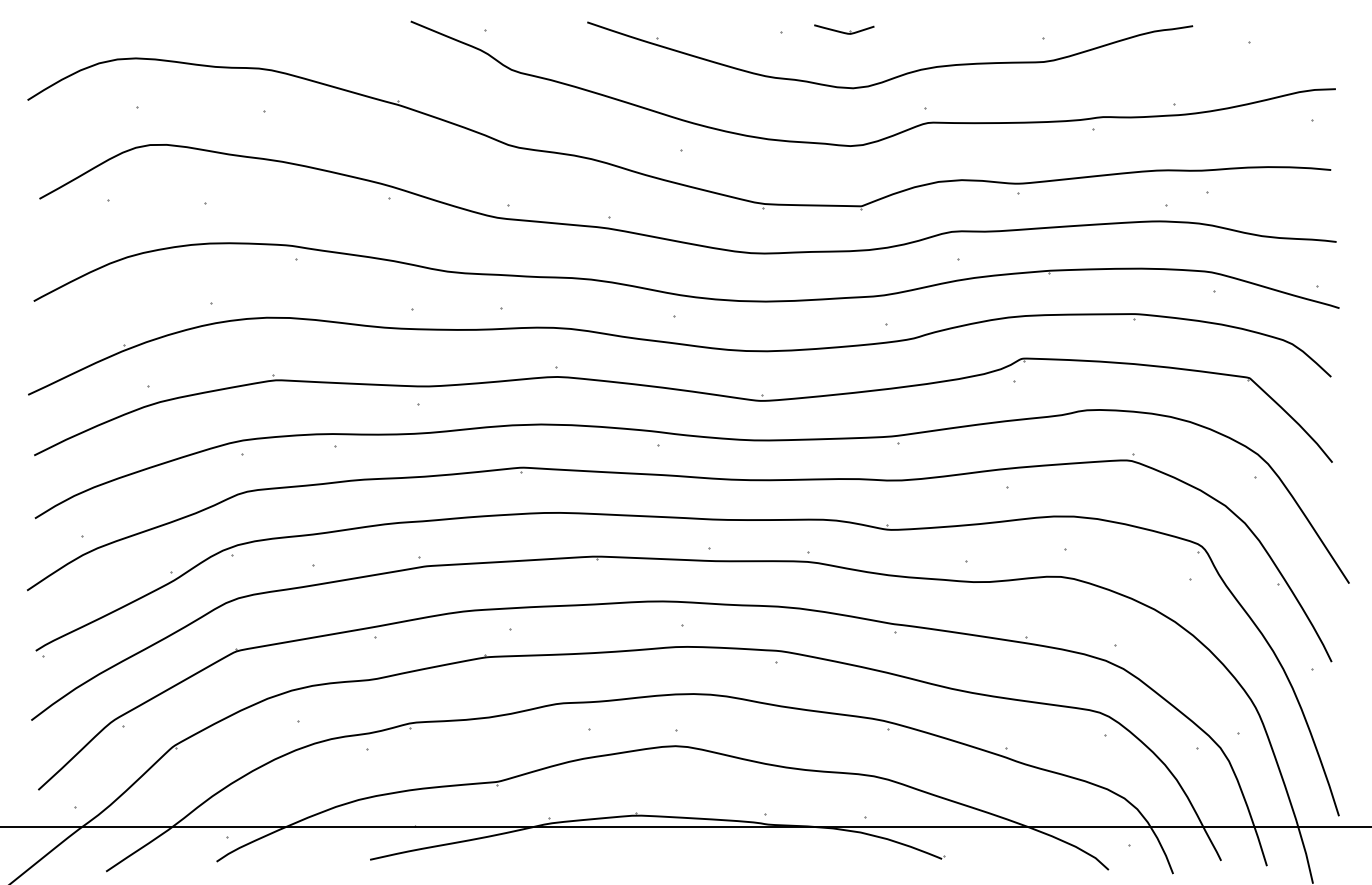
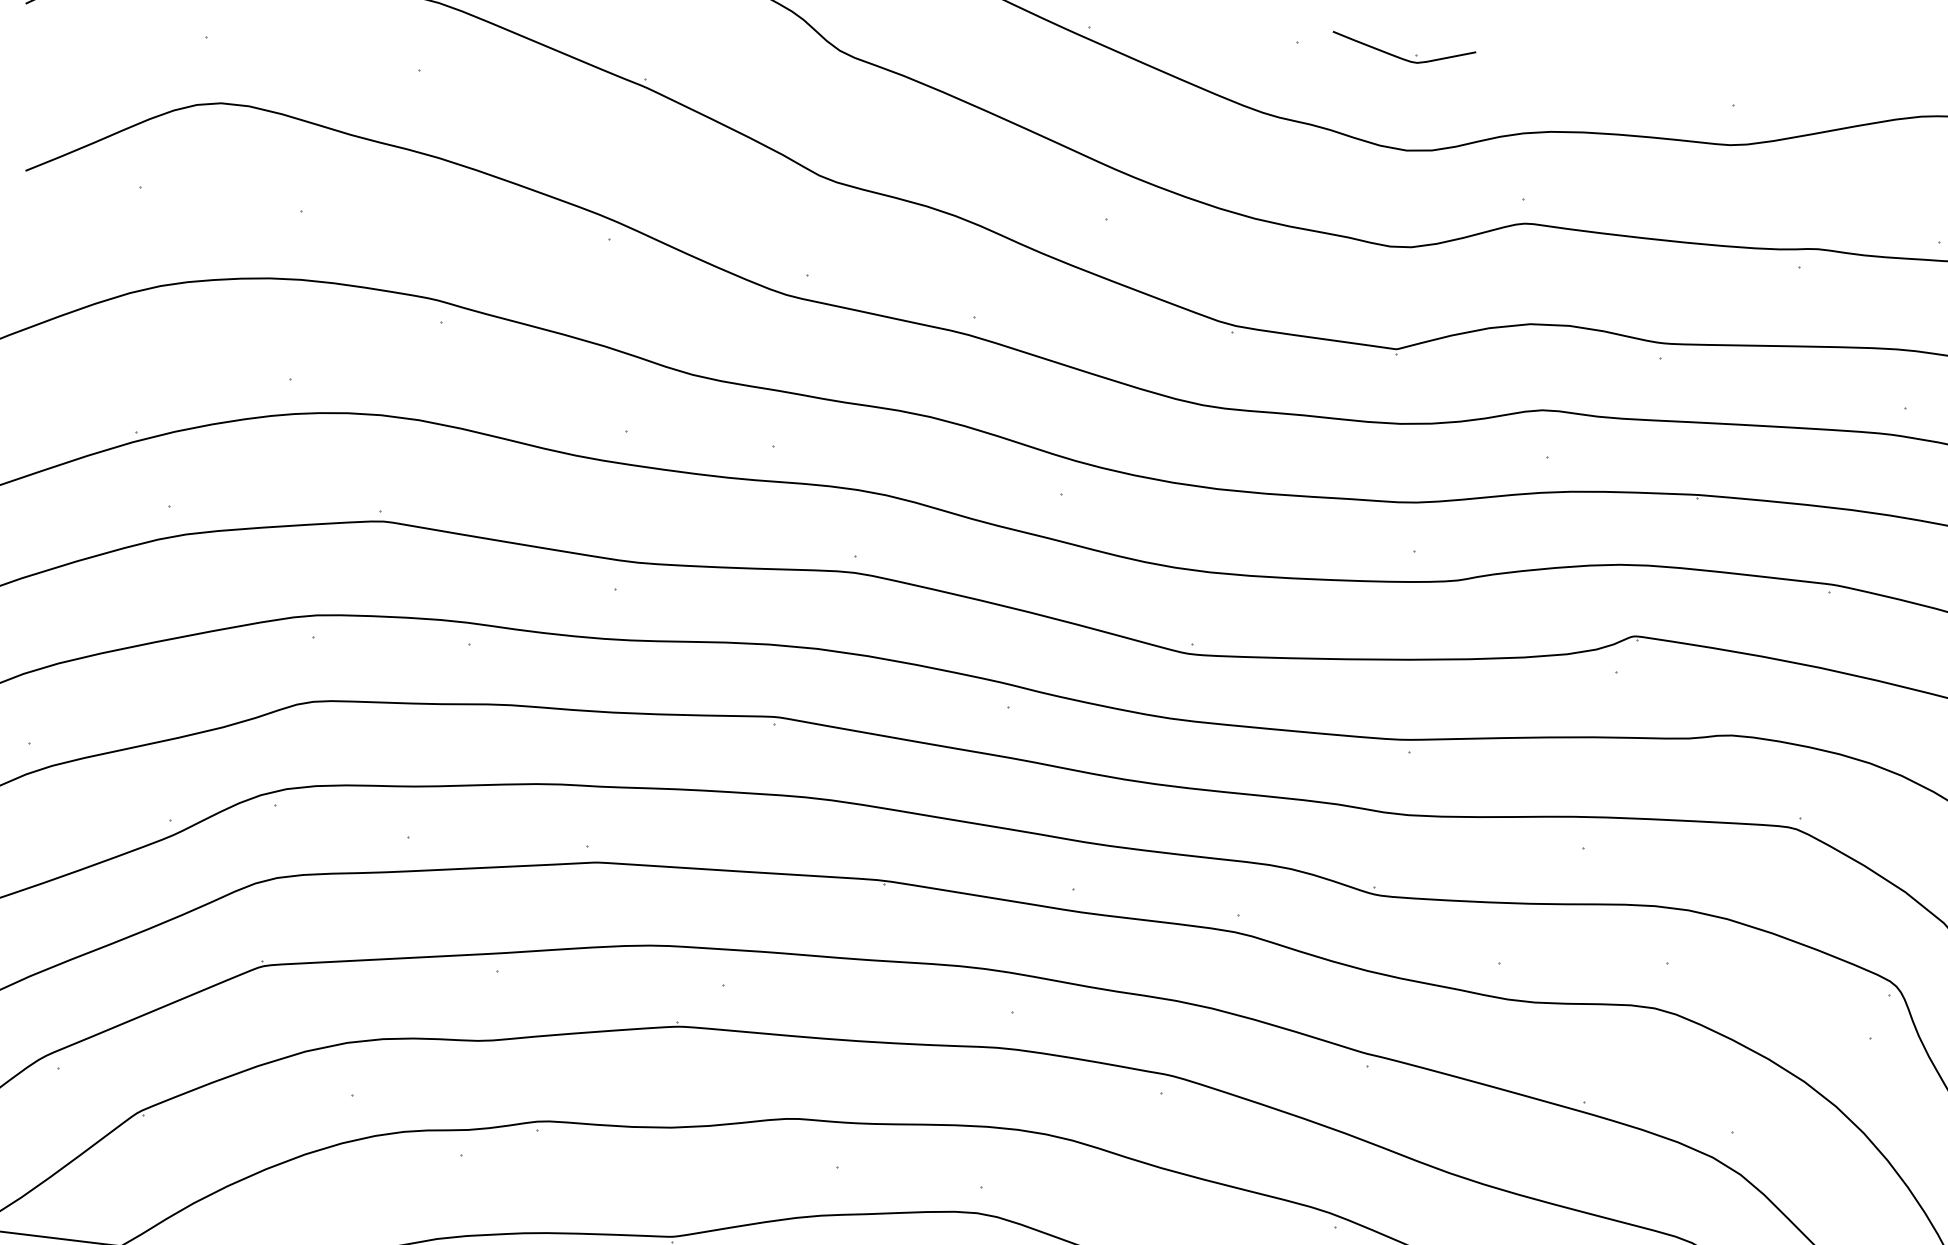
part: (844, 29) -> (1403, 50), size x1.43

